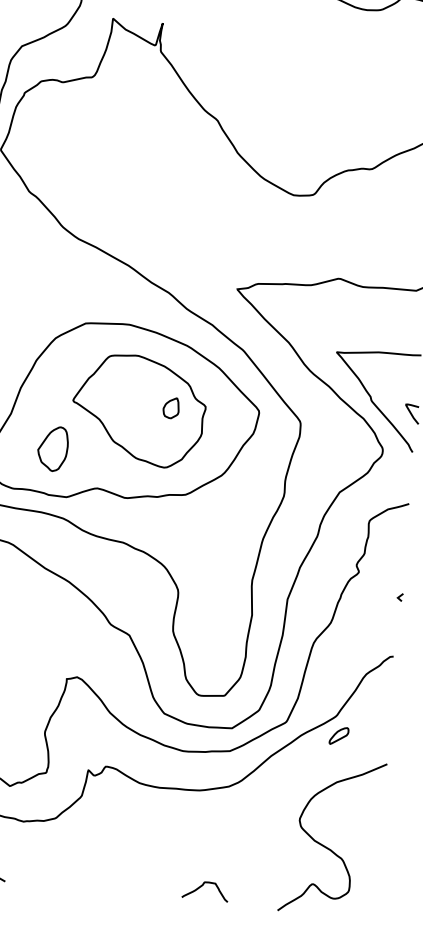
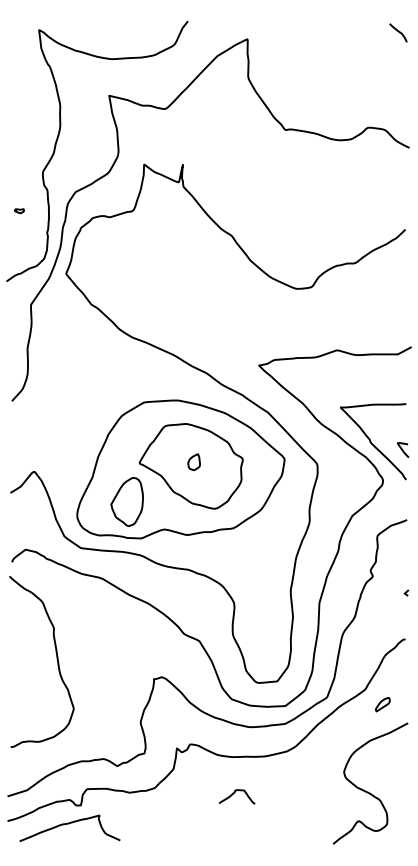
part: (170, 407) -> (193, 461), moved
part: (53, 448) -> (127, 501), size x1.4
part: (338, 735) -> (382, 704), moved
curve: (202, 886) -> (234, 793), moved

